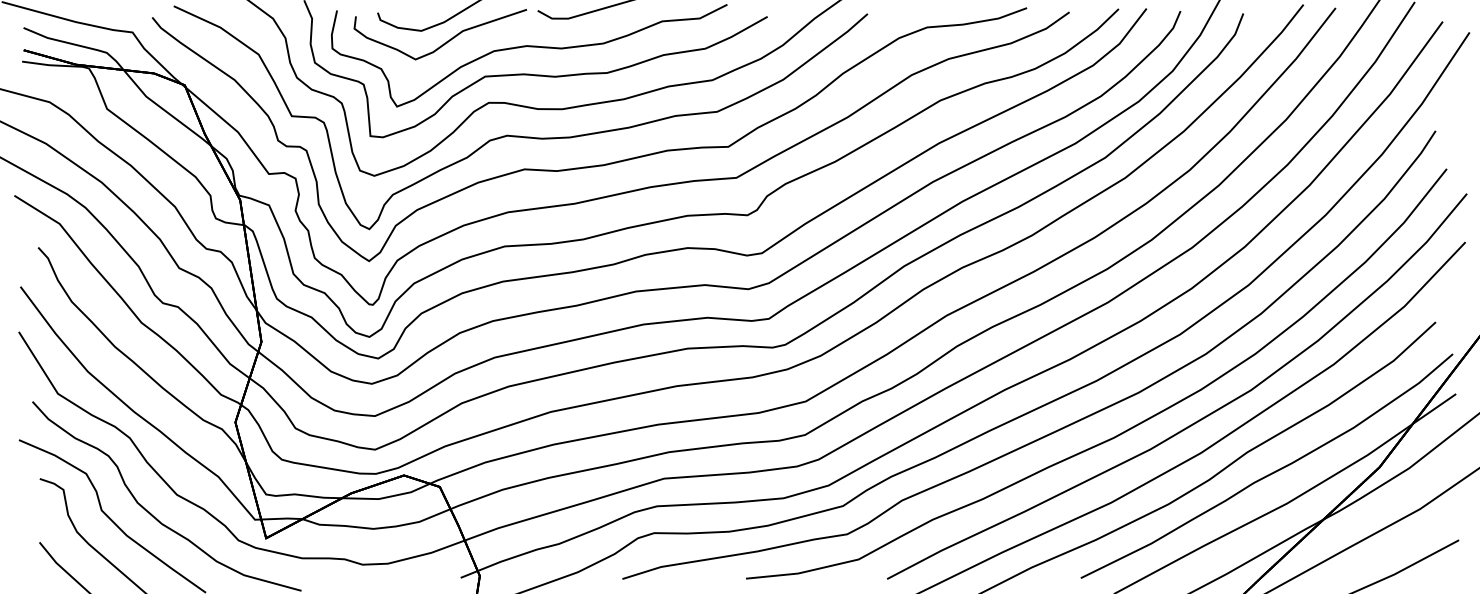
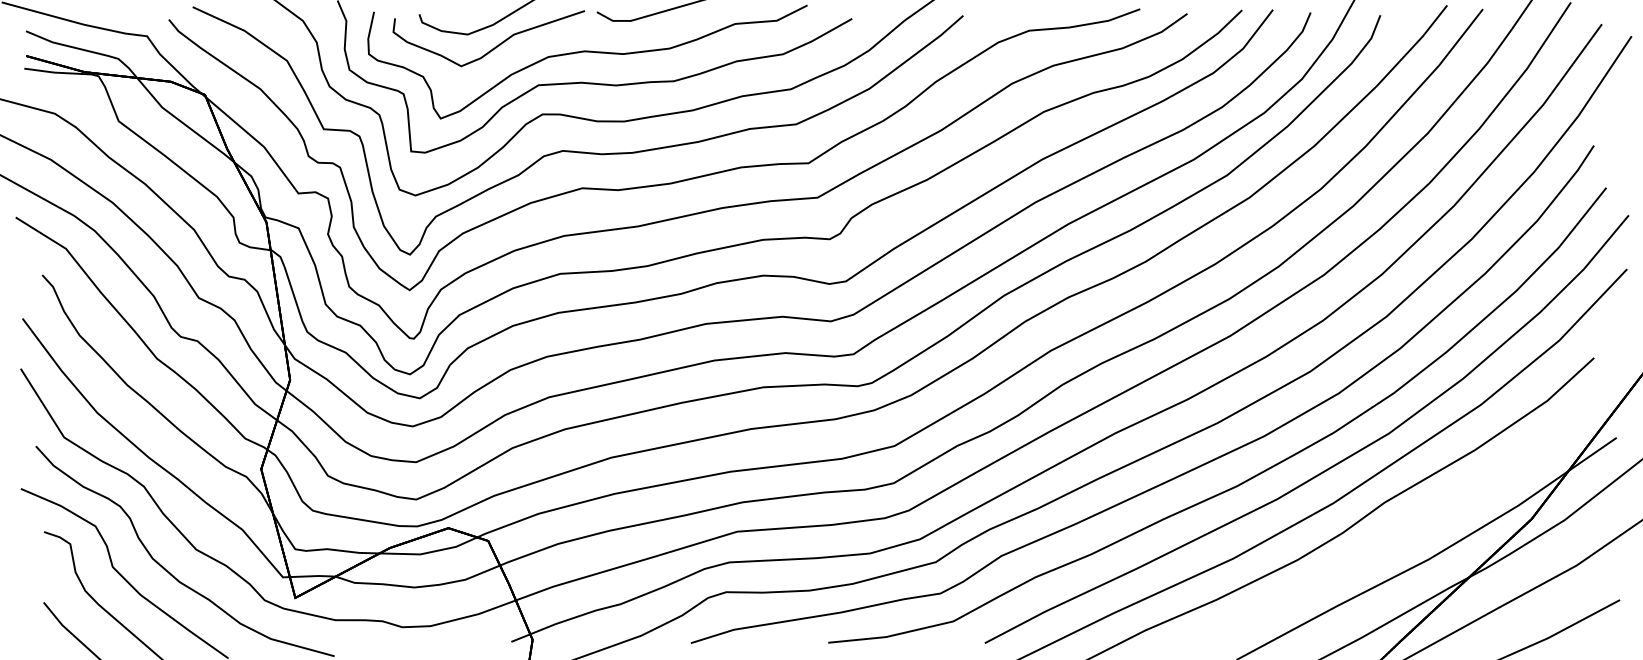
curve: (1269, 473) -> (1409, 525), removed

